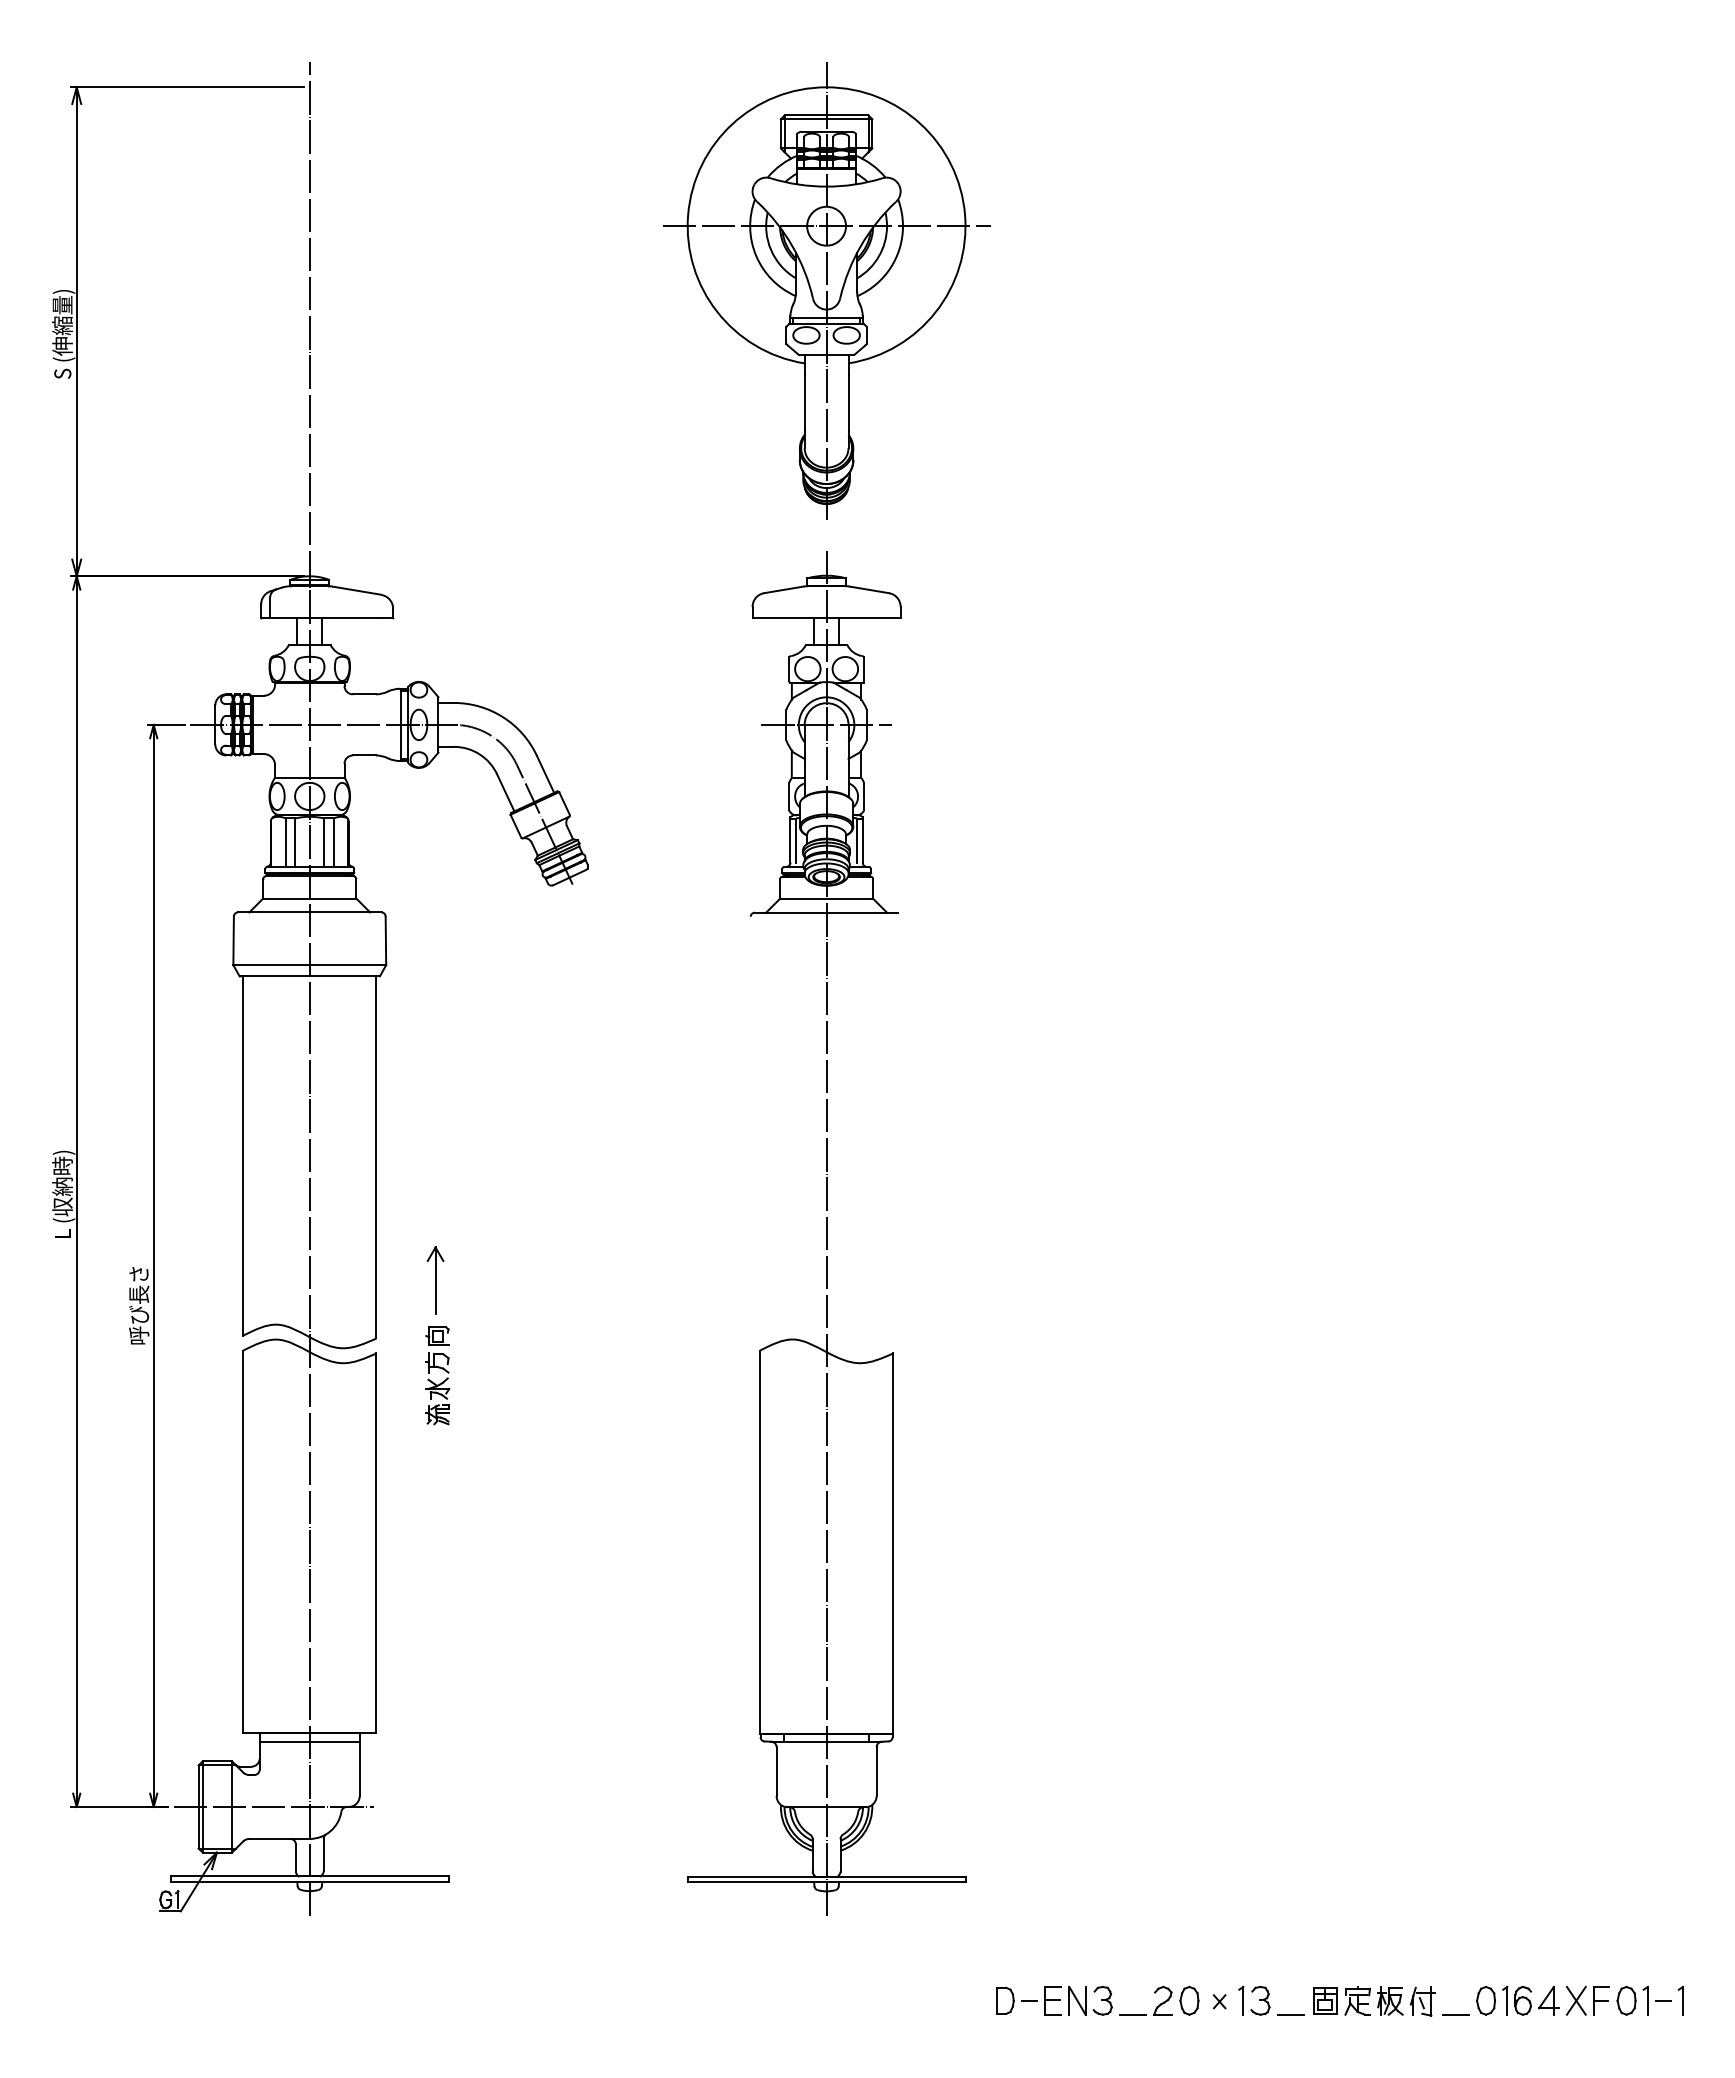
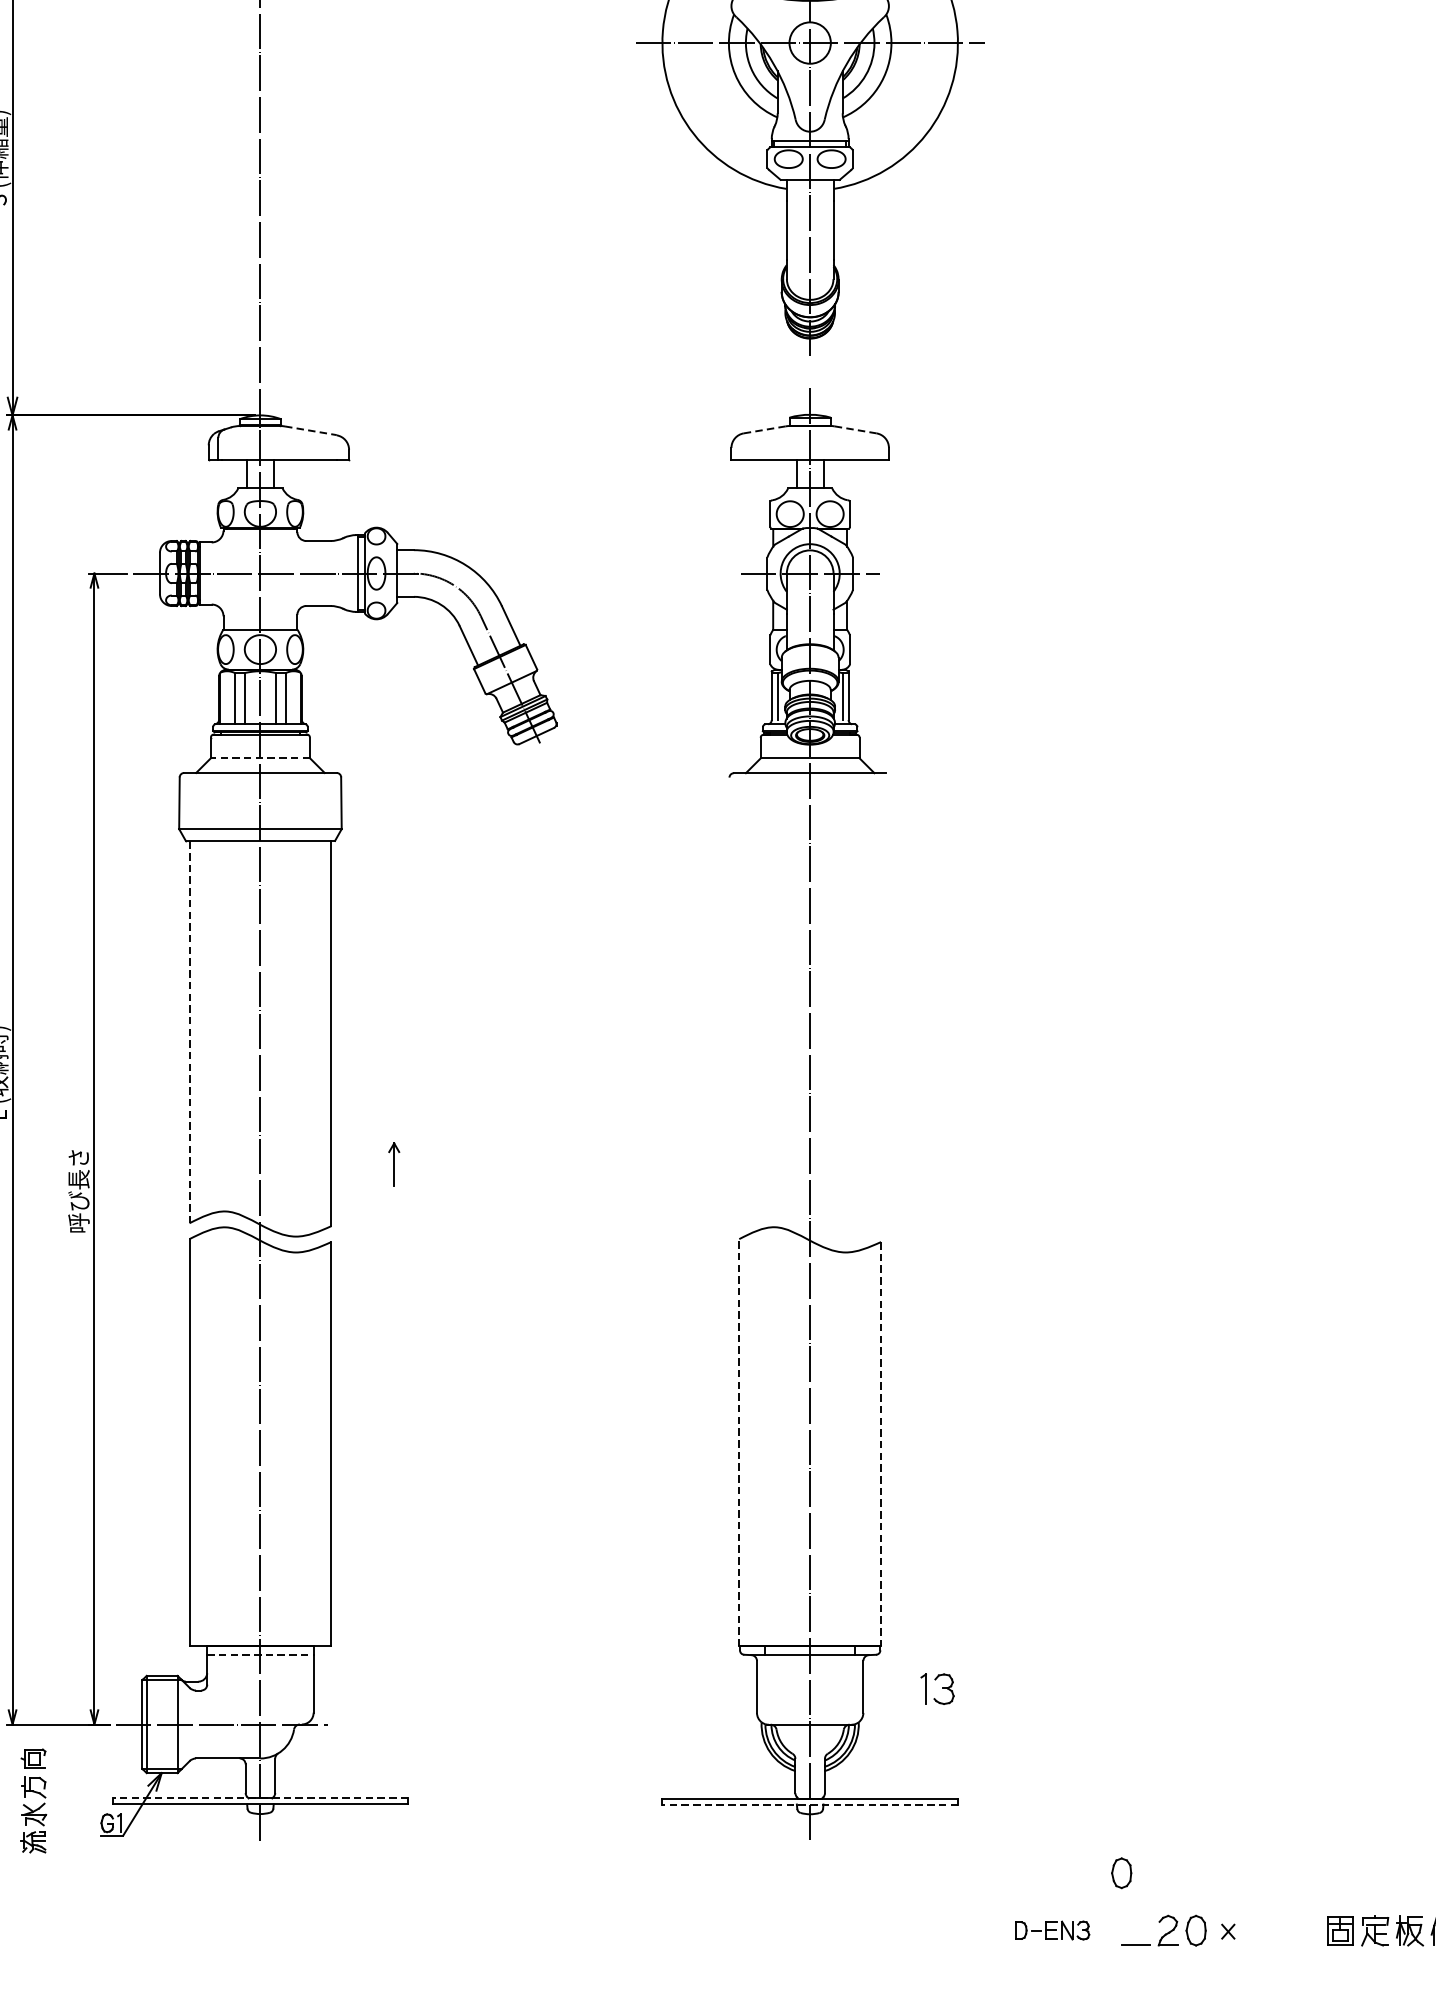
line: (783, 589) -> (764, 429), solid -> dashed
line: (869, 589) -> (855, 429), solid -> dashed
line: (357, 590) -> (311, 430), solid -> dashed
line: (309, 898) -> (260, 758), solid -> dashed
line: (243, 1156) -> (189, 1032), solid -> dashed
part: (435, 1280) -> (394, 1164), size x0.6
part: (438, 1368) -> (34, 1793), moved
line: (759, 1541) -> (738, 1442), solid -> dashed
line: (893, 1544) -> (881, 1445), solid -> dashed
line: (310, 1741) -> (261, 1654), solid -> dashed
line: (309, 1876) -> (260, 1798), solid -> dashed
line: (826, 1882) -> (810, 1804), solid -> dashed
part: (1119, 1946) -> (1121, 1872), added
part: (1054, 2000) -> (1052, 1930), size x0.6
part: (1254, 2000) -> (937, 1688), moved
line: (1290, 2014) -> (1303, 1945), removed

